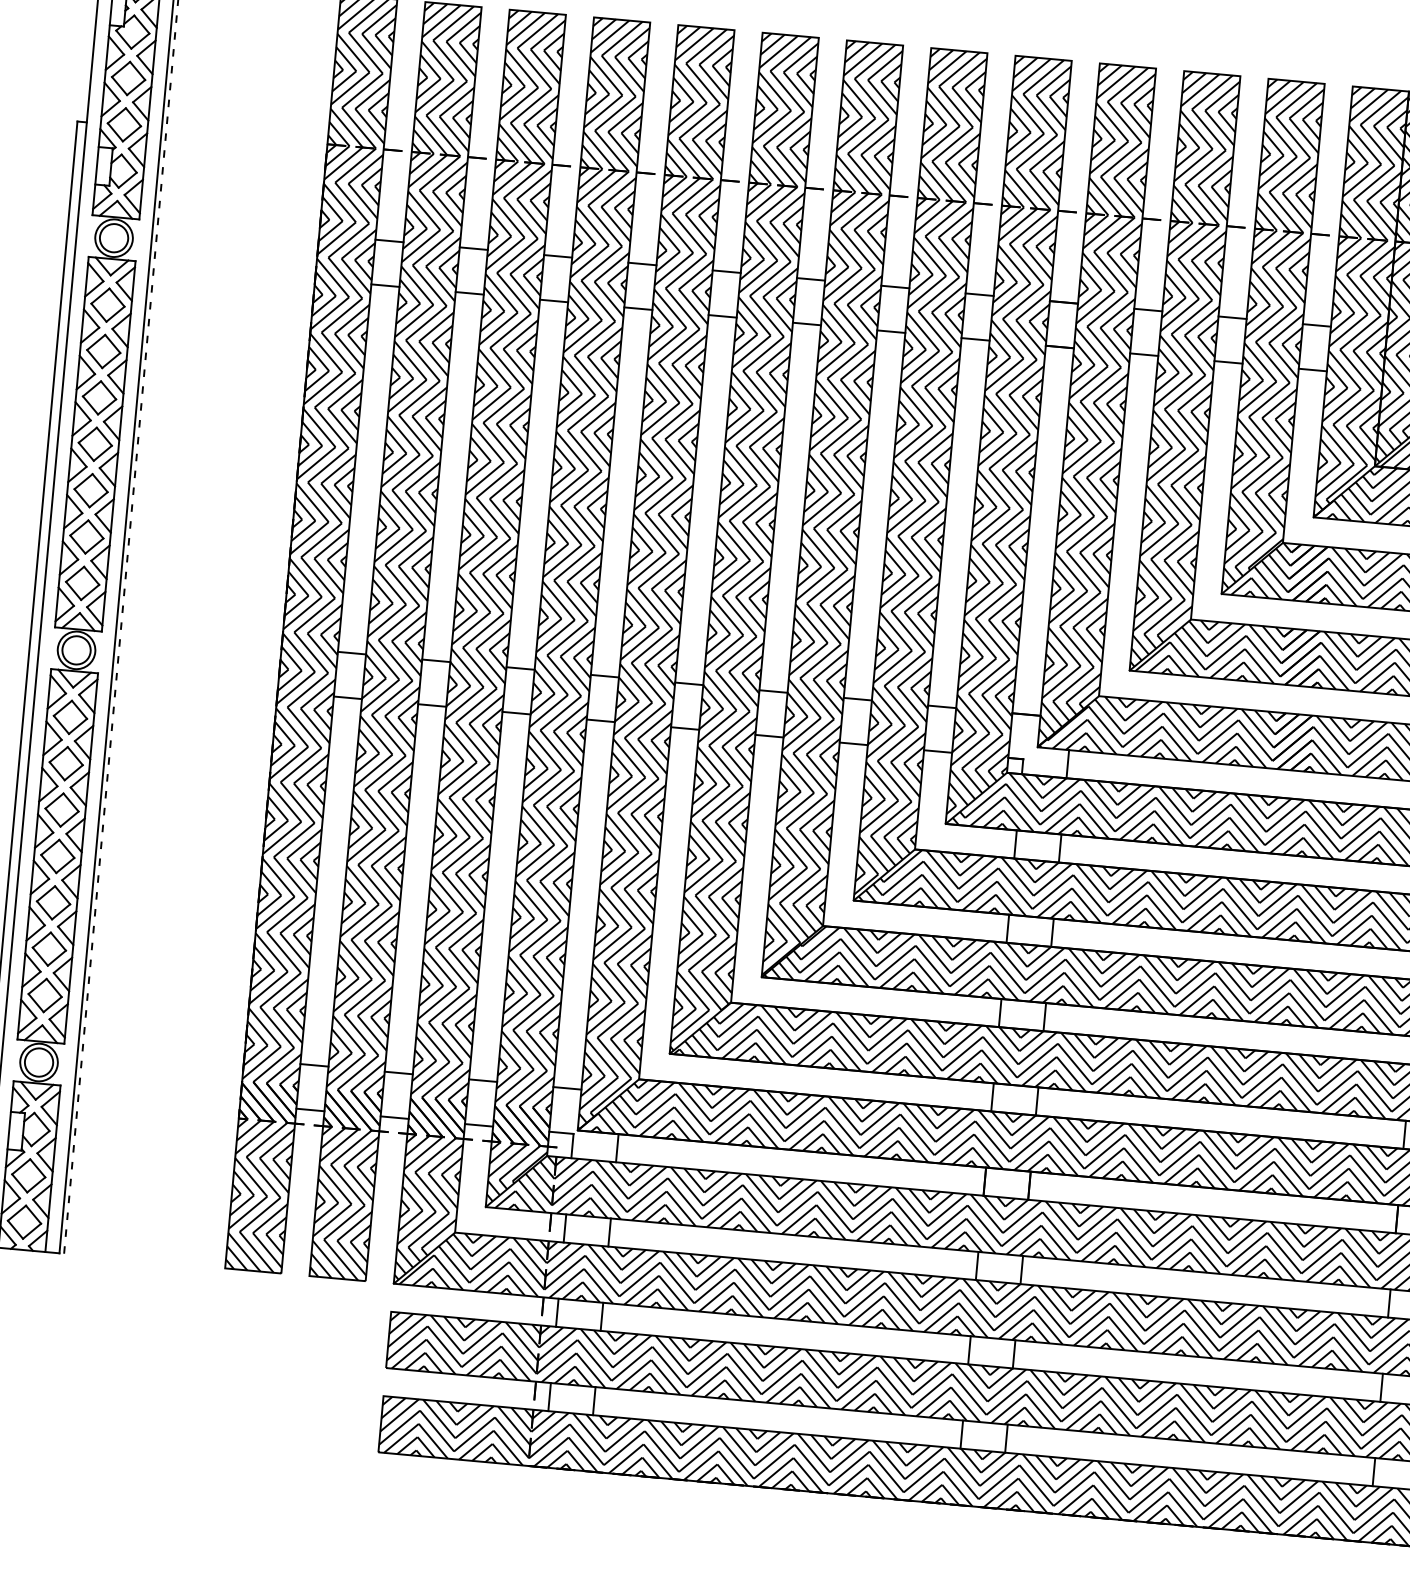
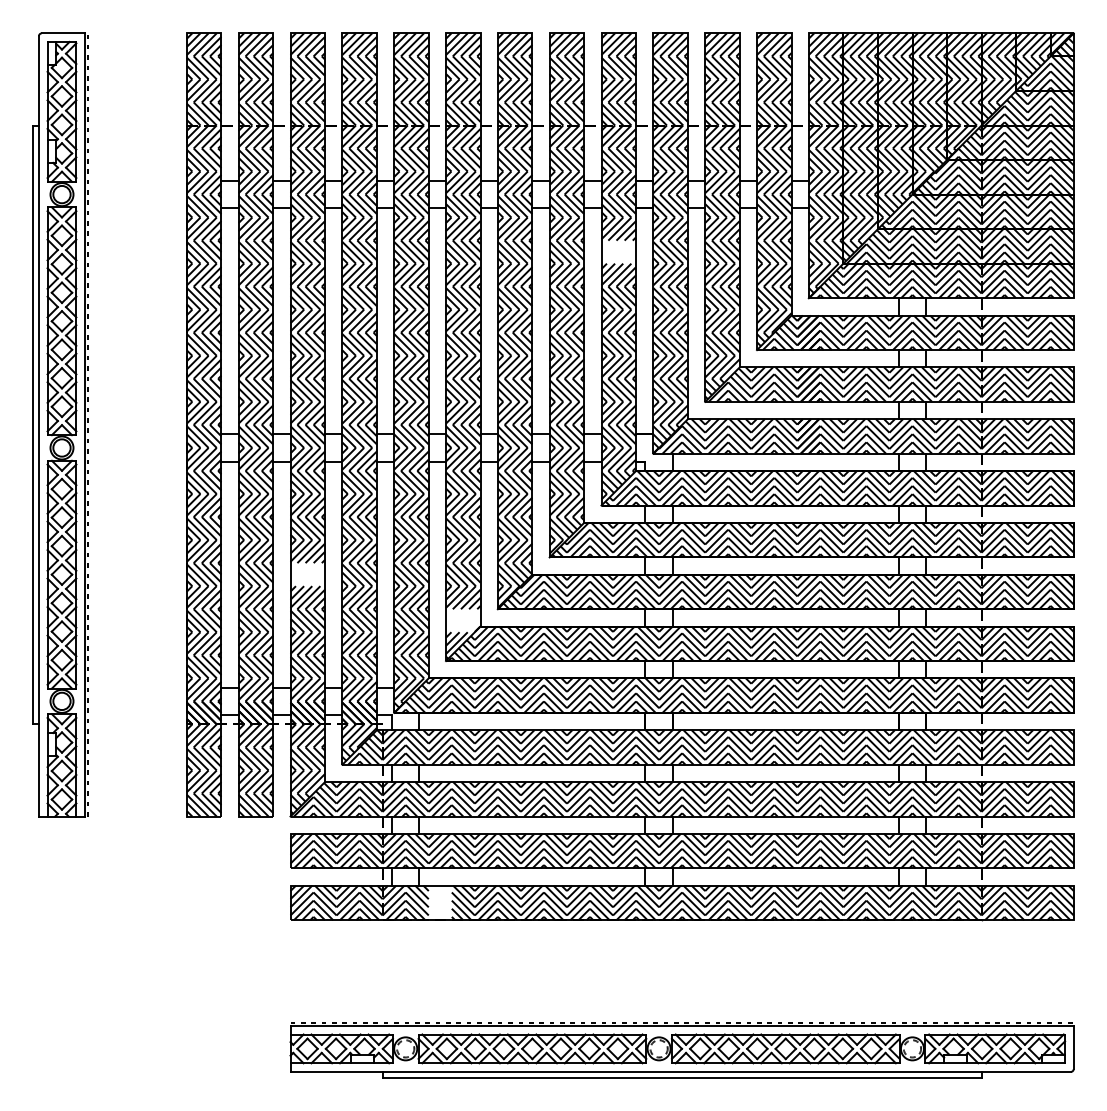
hatch: (1010, 413) -> (618, 251), removed
hatch: (457, 892) -> (307, 574), removed
hatch: (704, 990) -> (463, 620), removed
hatch: (623, 1445) -> (439, 902), removed

